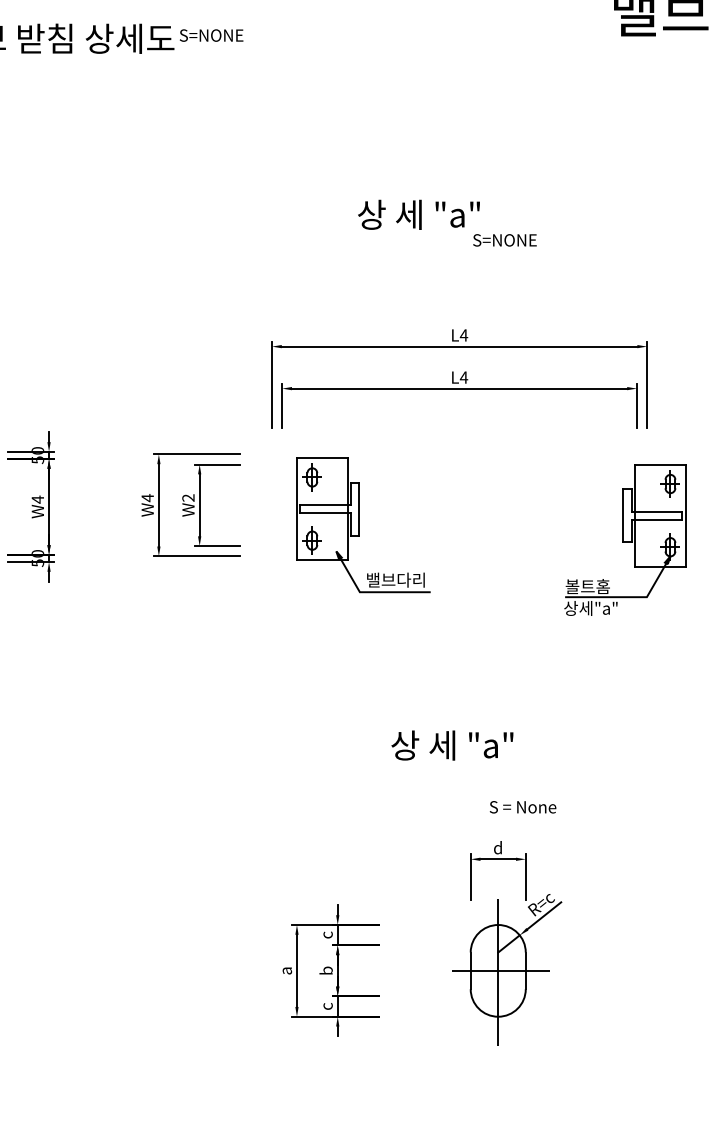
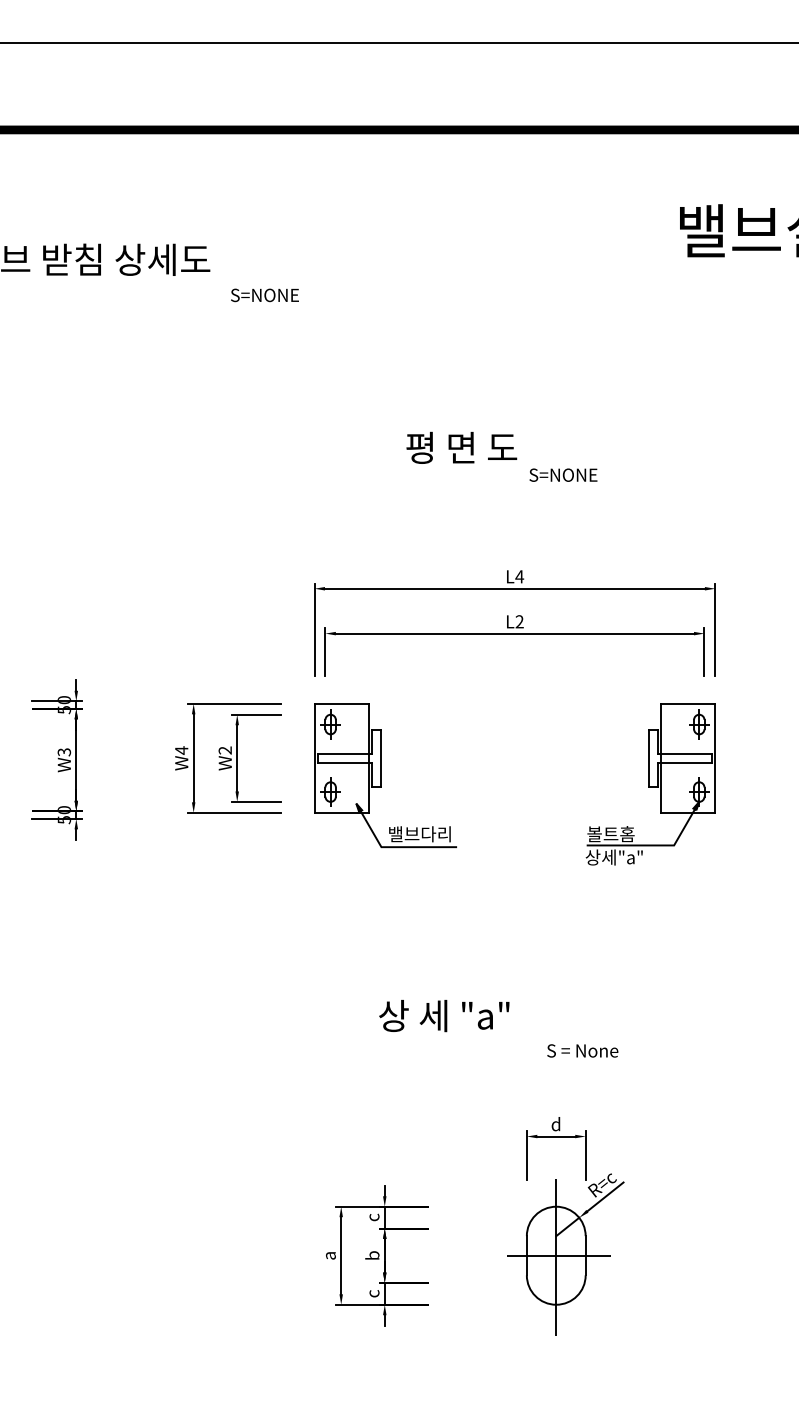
text: (211, 35) -> (264, 295), moved
text: (418, 214) -> (471, 447), 상 세 "a" -> 평 면 도
text: (463, 377) -> (519, 621), L4 -> L2
text: (38, 498) -> (64, 751), W4 -> W3
part: (363, 525) -> (385, 775), moved
part: (624, 540) -> (650, 784), moved
text: (452, 746) -> (444, 1016), moved
text: (522, 806) -> (582, 1050), moved

